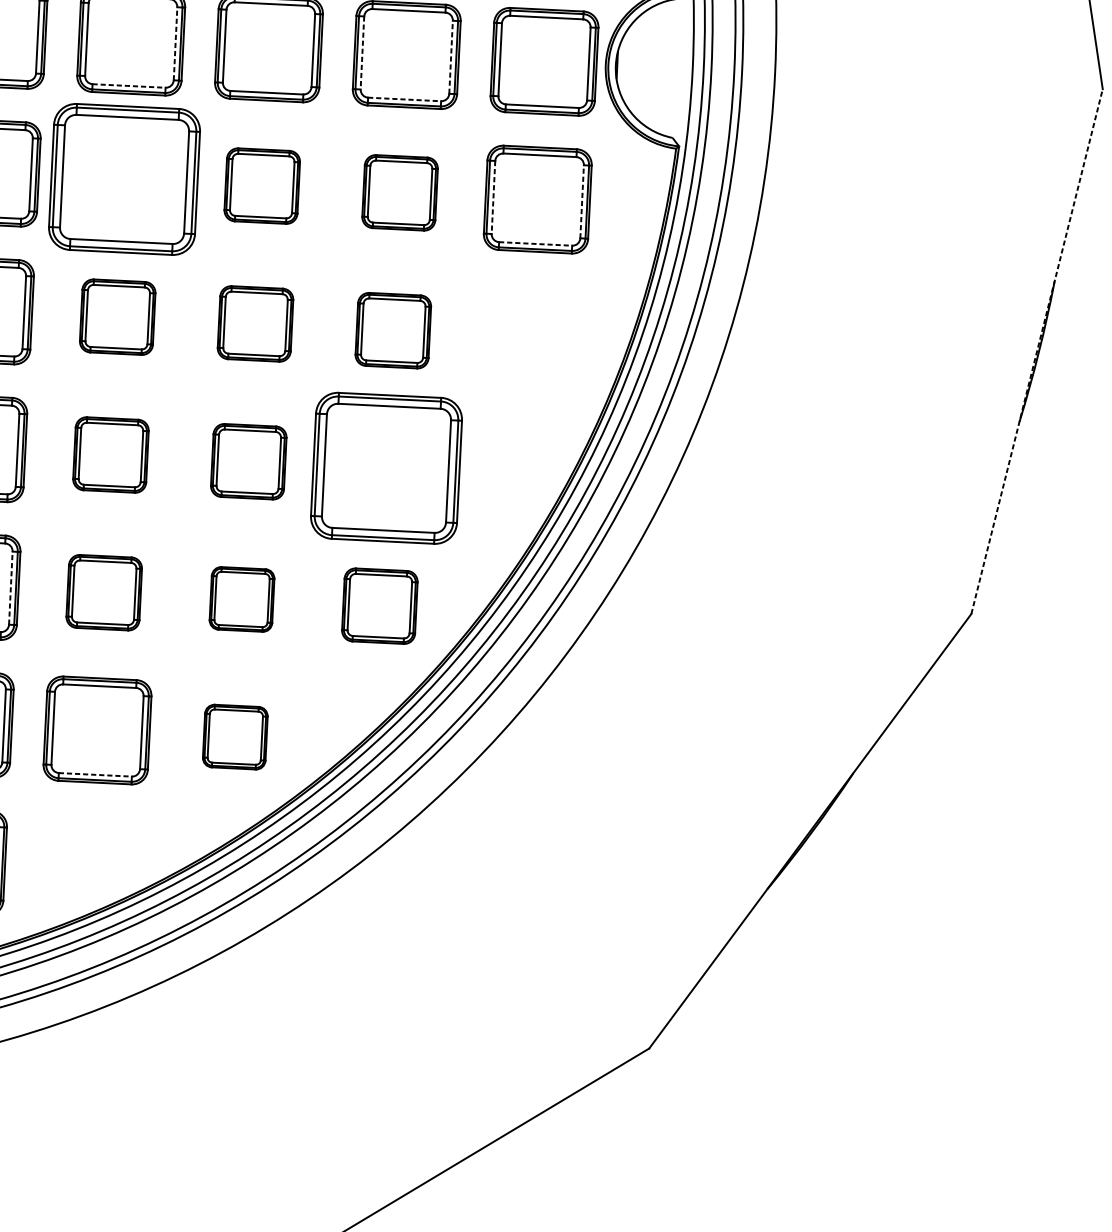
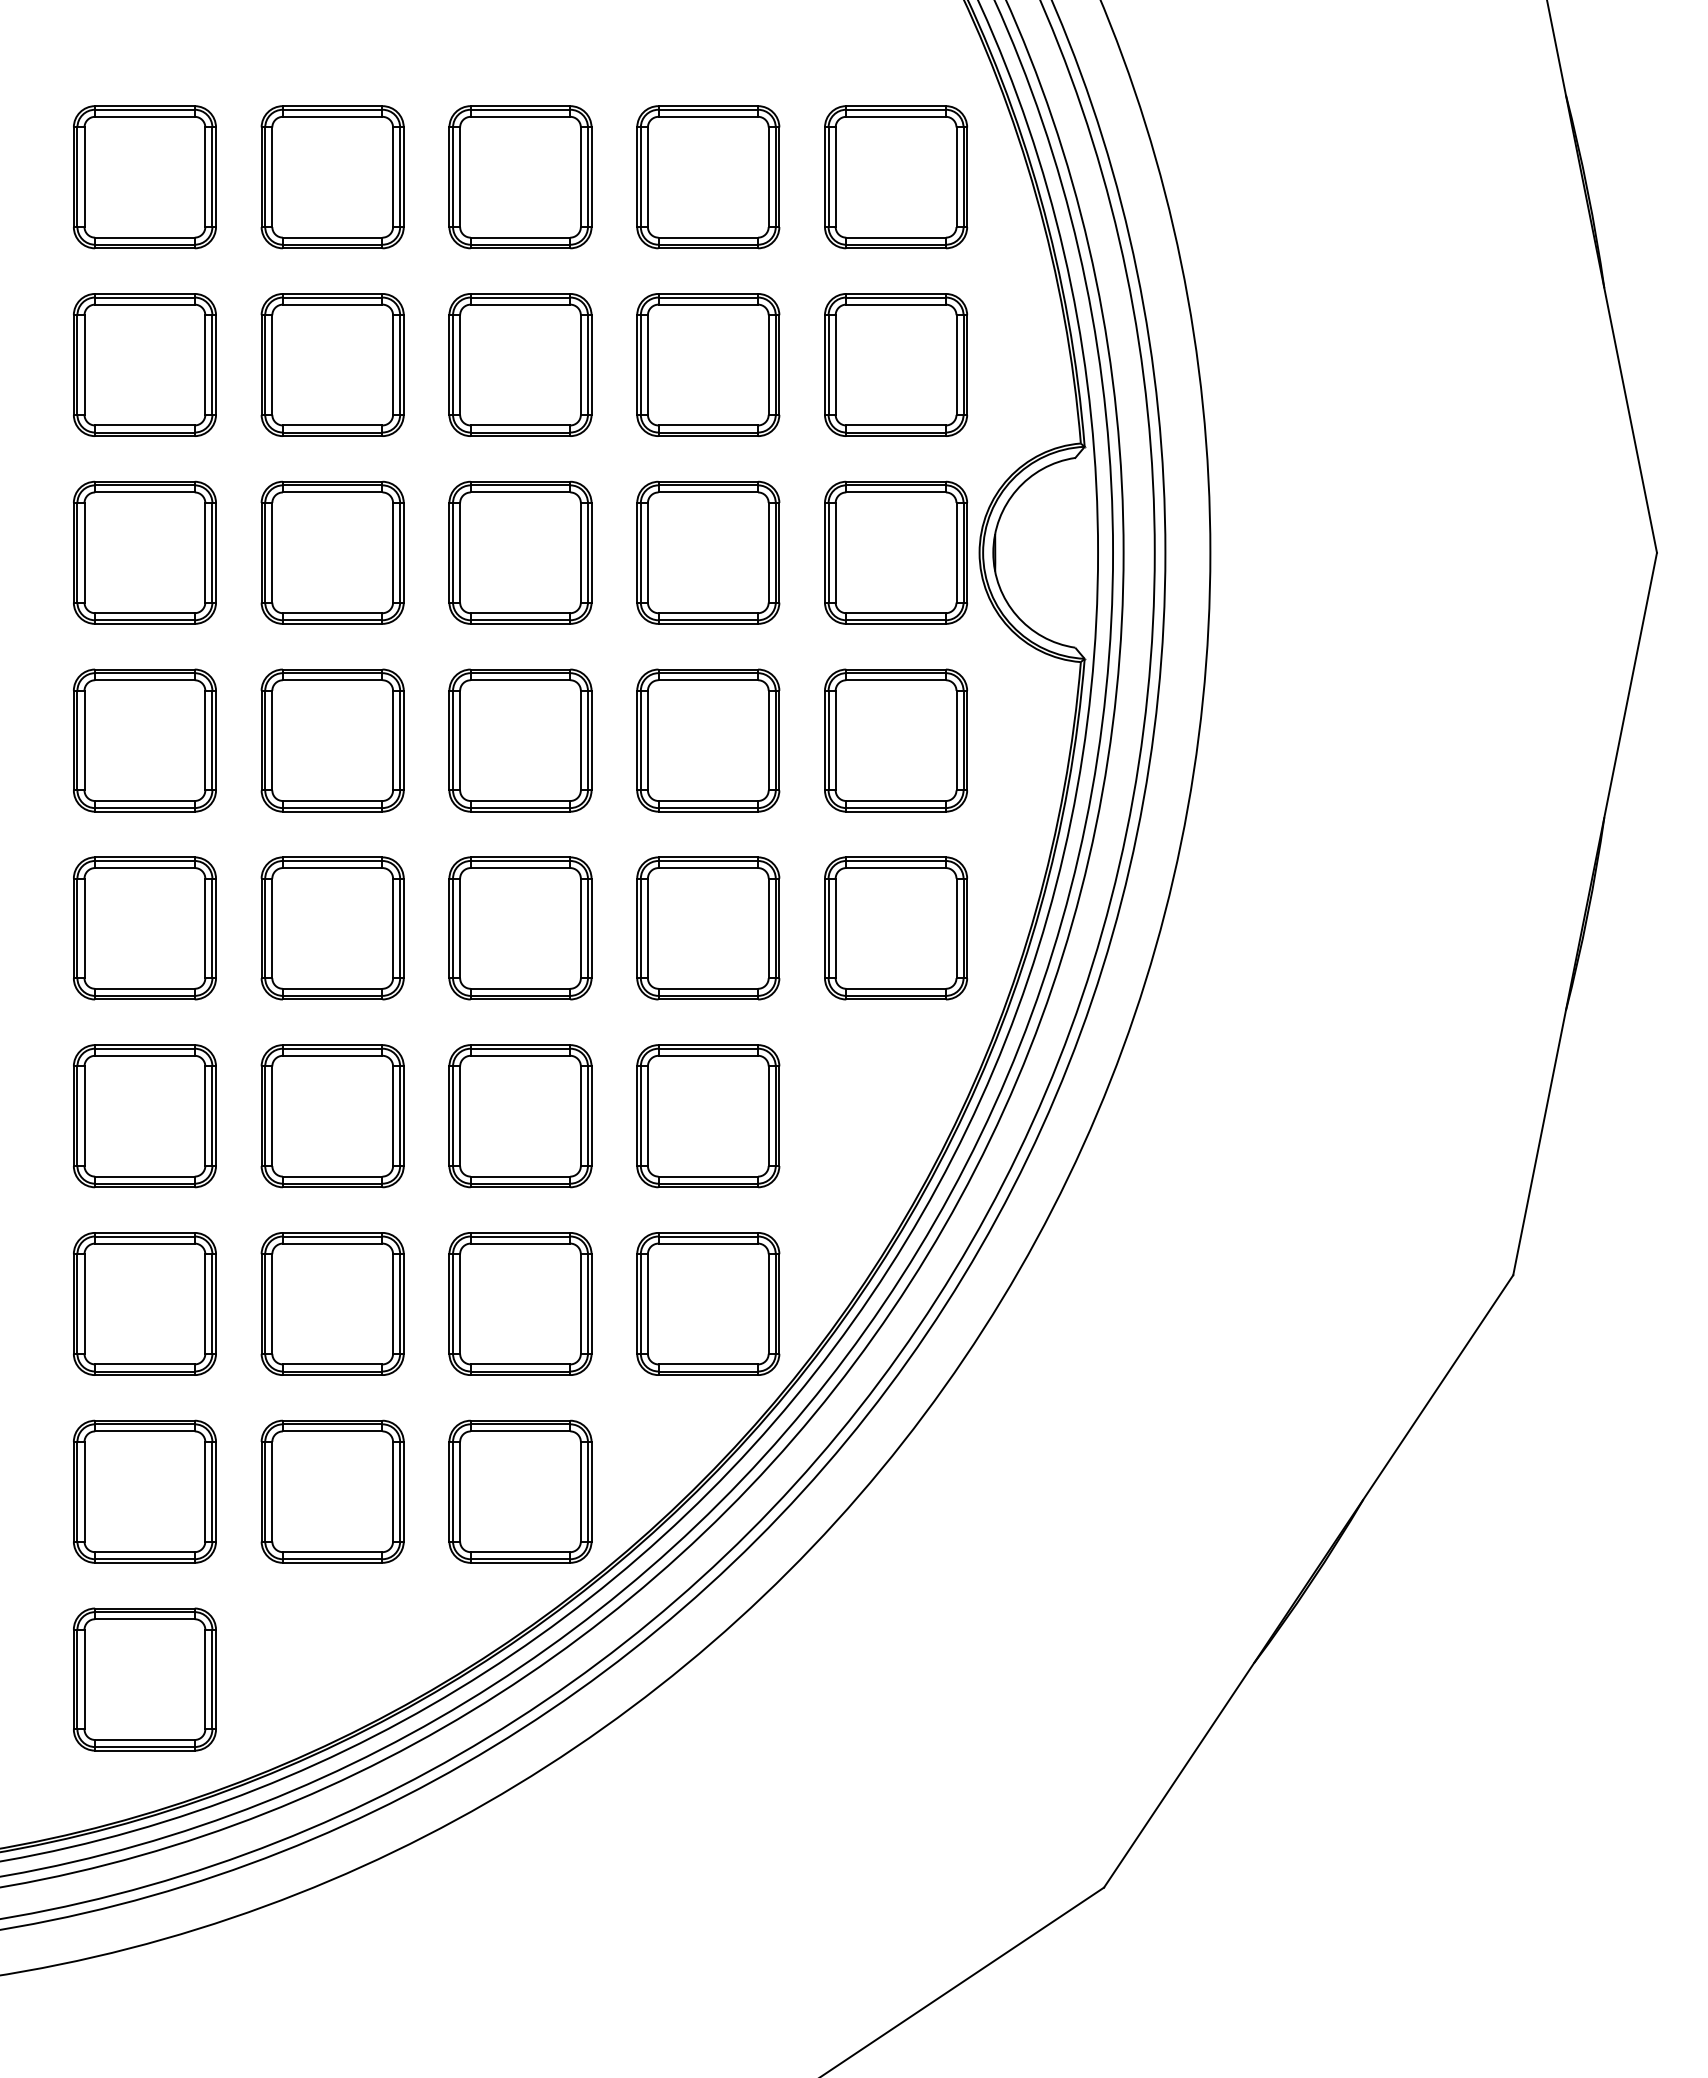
line: (175, 43) -> (393, 552), dashed -> solid
line: (362, 52) -> (647, 552), dashed -> solid
line: (450, 57) -> (768, 552), dashed -> solid
line: (128, 86) -> (332, 613), dashed -> solid
line: (404, 99) -> (708, 613), dashed -> solid
part: (124, 179) -> (332, 740), size x0.71
part: (262, 186) -> (520, 740), size x1.43
part: (400, 192) -> (708, 740), size x1.43
line: (493, 197) -> (835, 740), dashed -> solid
line: (582, 201) -> (956, 740), dashed -> solid
line: (535, 244) -> (896, 801), dashed -> solid
part: (117, 317) -> (332, 928), size x1.43
part: (255, 323) -> (520, 928), size x1.43
part: (393, 330) -> (708, 928), size x1.43
part: (530, 337) -> (895, 928), added
line: (1037, 351) -> (1585, 913), dashed -> solid
part: (110, 455) -> (332, 1116), size x1.43
part: (248, 461) -> (520, 1116), size x1.43
part: (386, 468) -> (708, 1116), size x0.71
line: (10, 588) -> (205, 1304), dashed -> solid
part: (104, 592) -> (332, 1303), size x1.43
part: (242, 599) -> (520, 1303), size x1.67
part: (379, 605) -> (708, 1303), size x1.43
part: (235, 737) -> (520, 1491), size x1.67
line: (95, 775) -> (332, 1552), dashed -> solid

